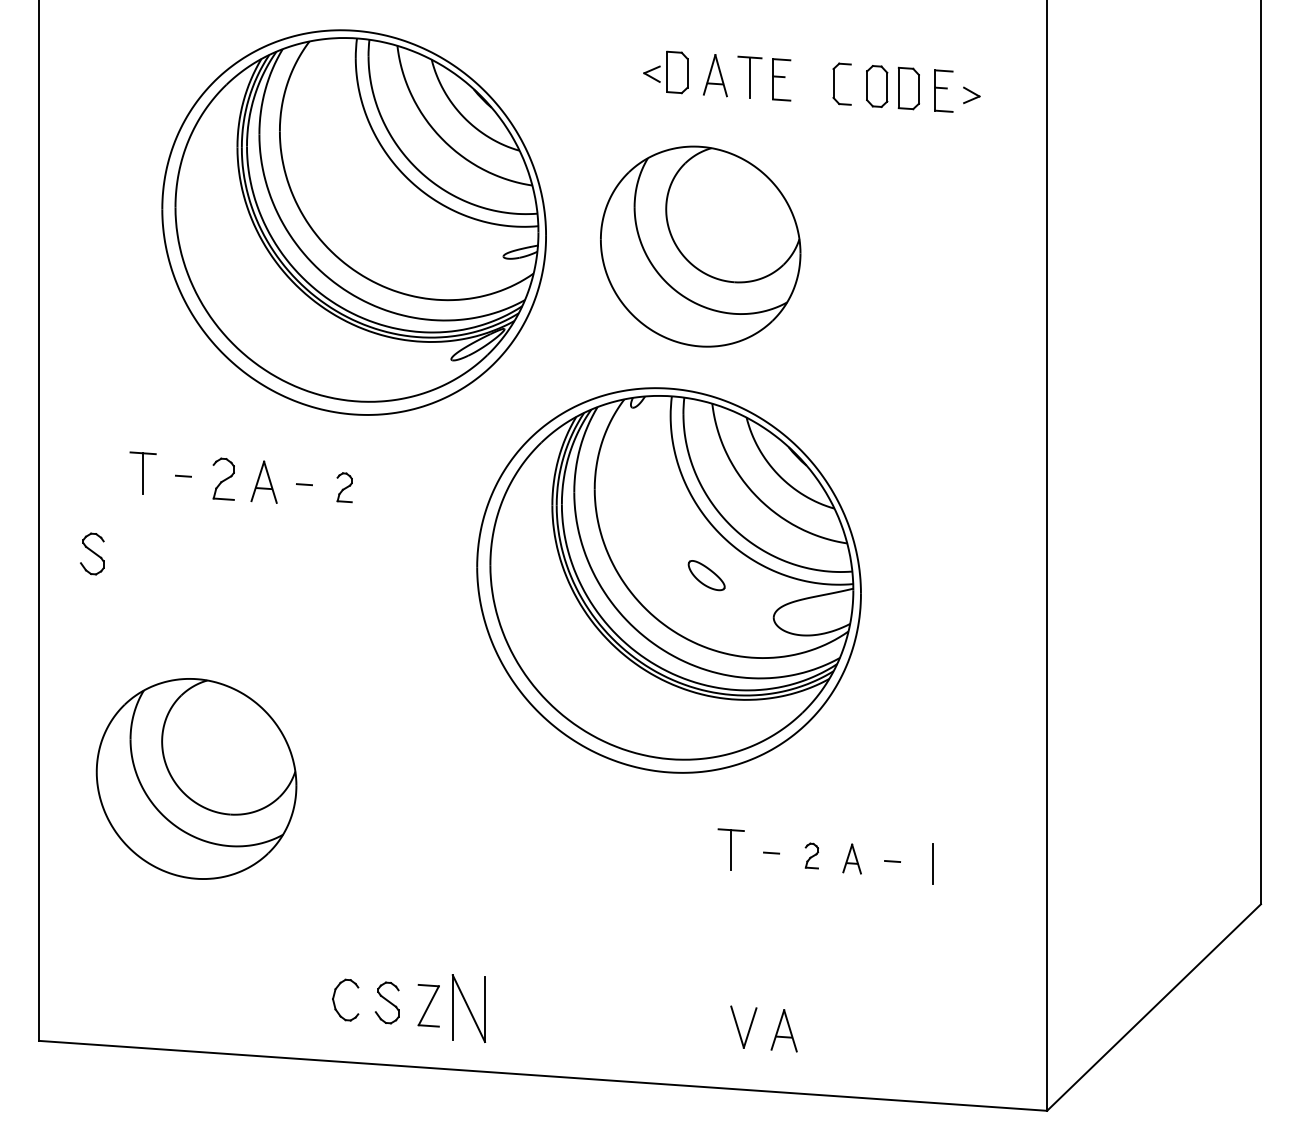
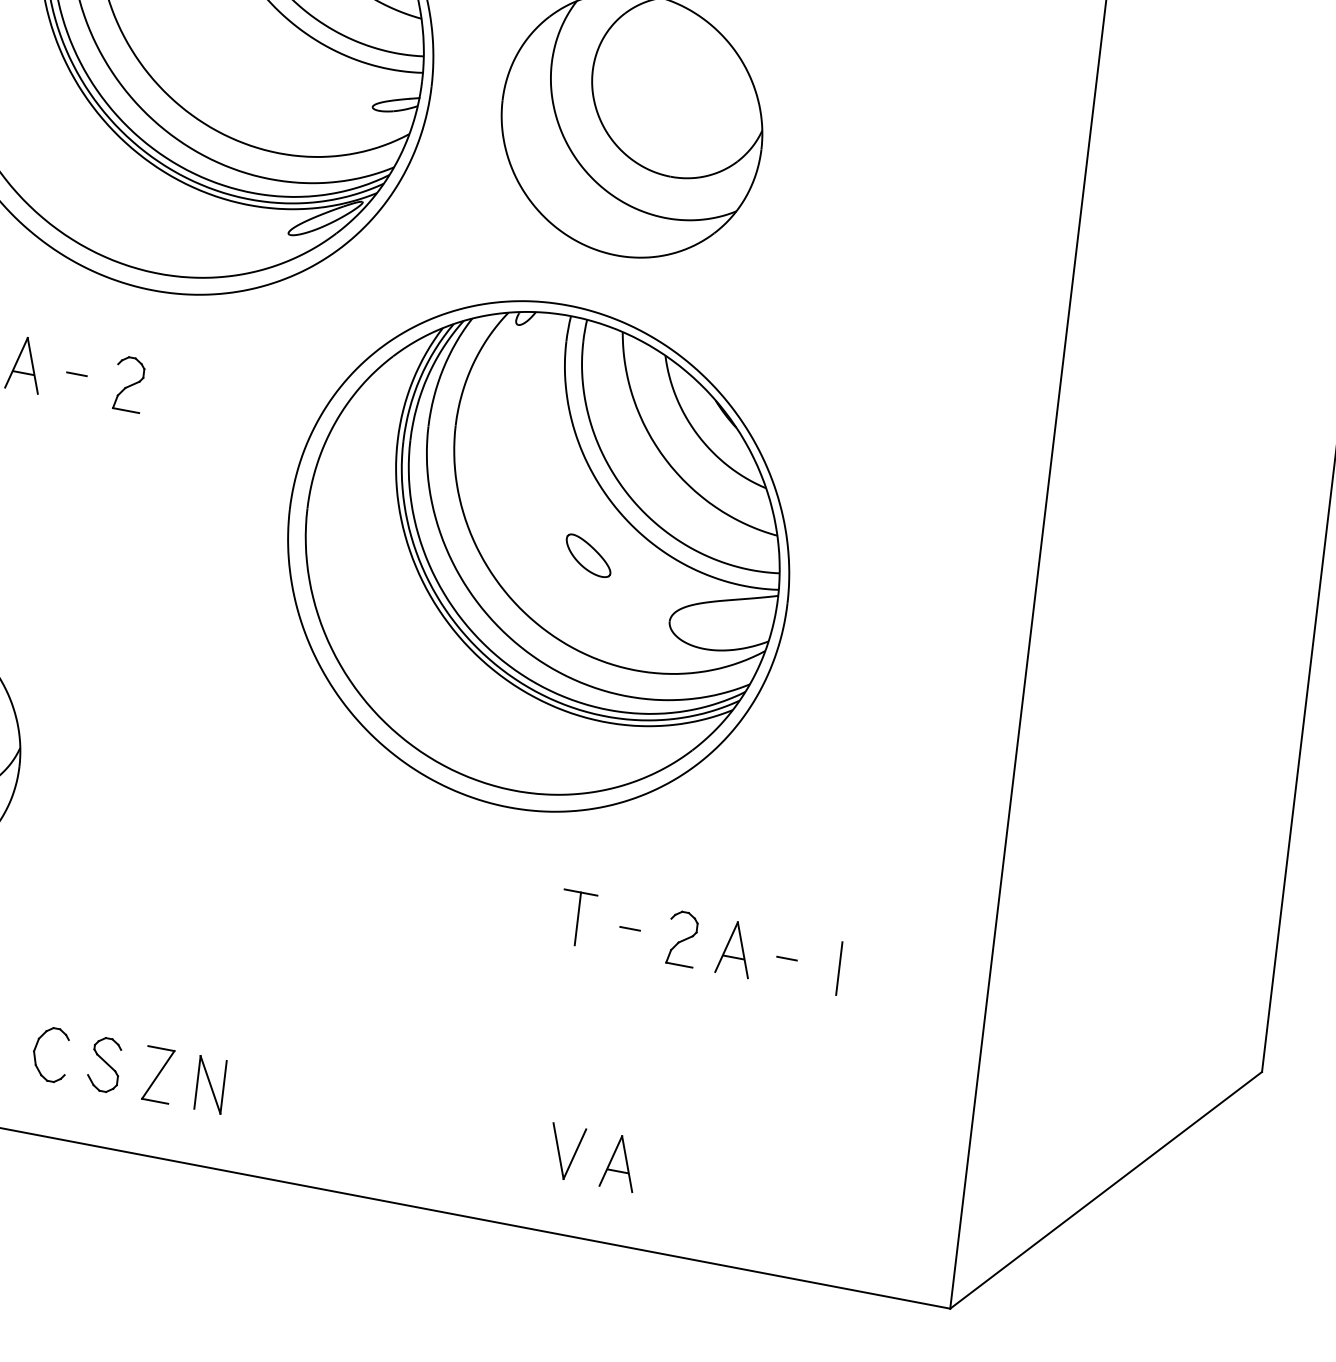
part: (344, 487) -> (128, 384), size x1.43
part: (811, 855) -> (681, 938), size x1.67
part: (851, 858) -> (733, 948), size x1.43
part: (469, 1008) -> (211, 1084), size x0.62

